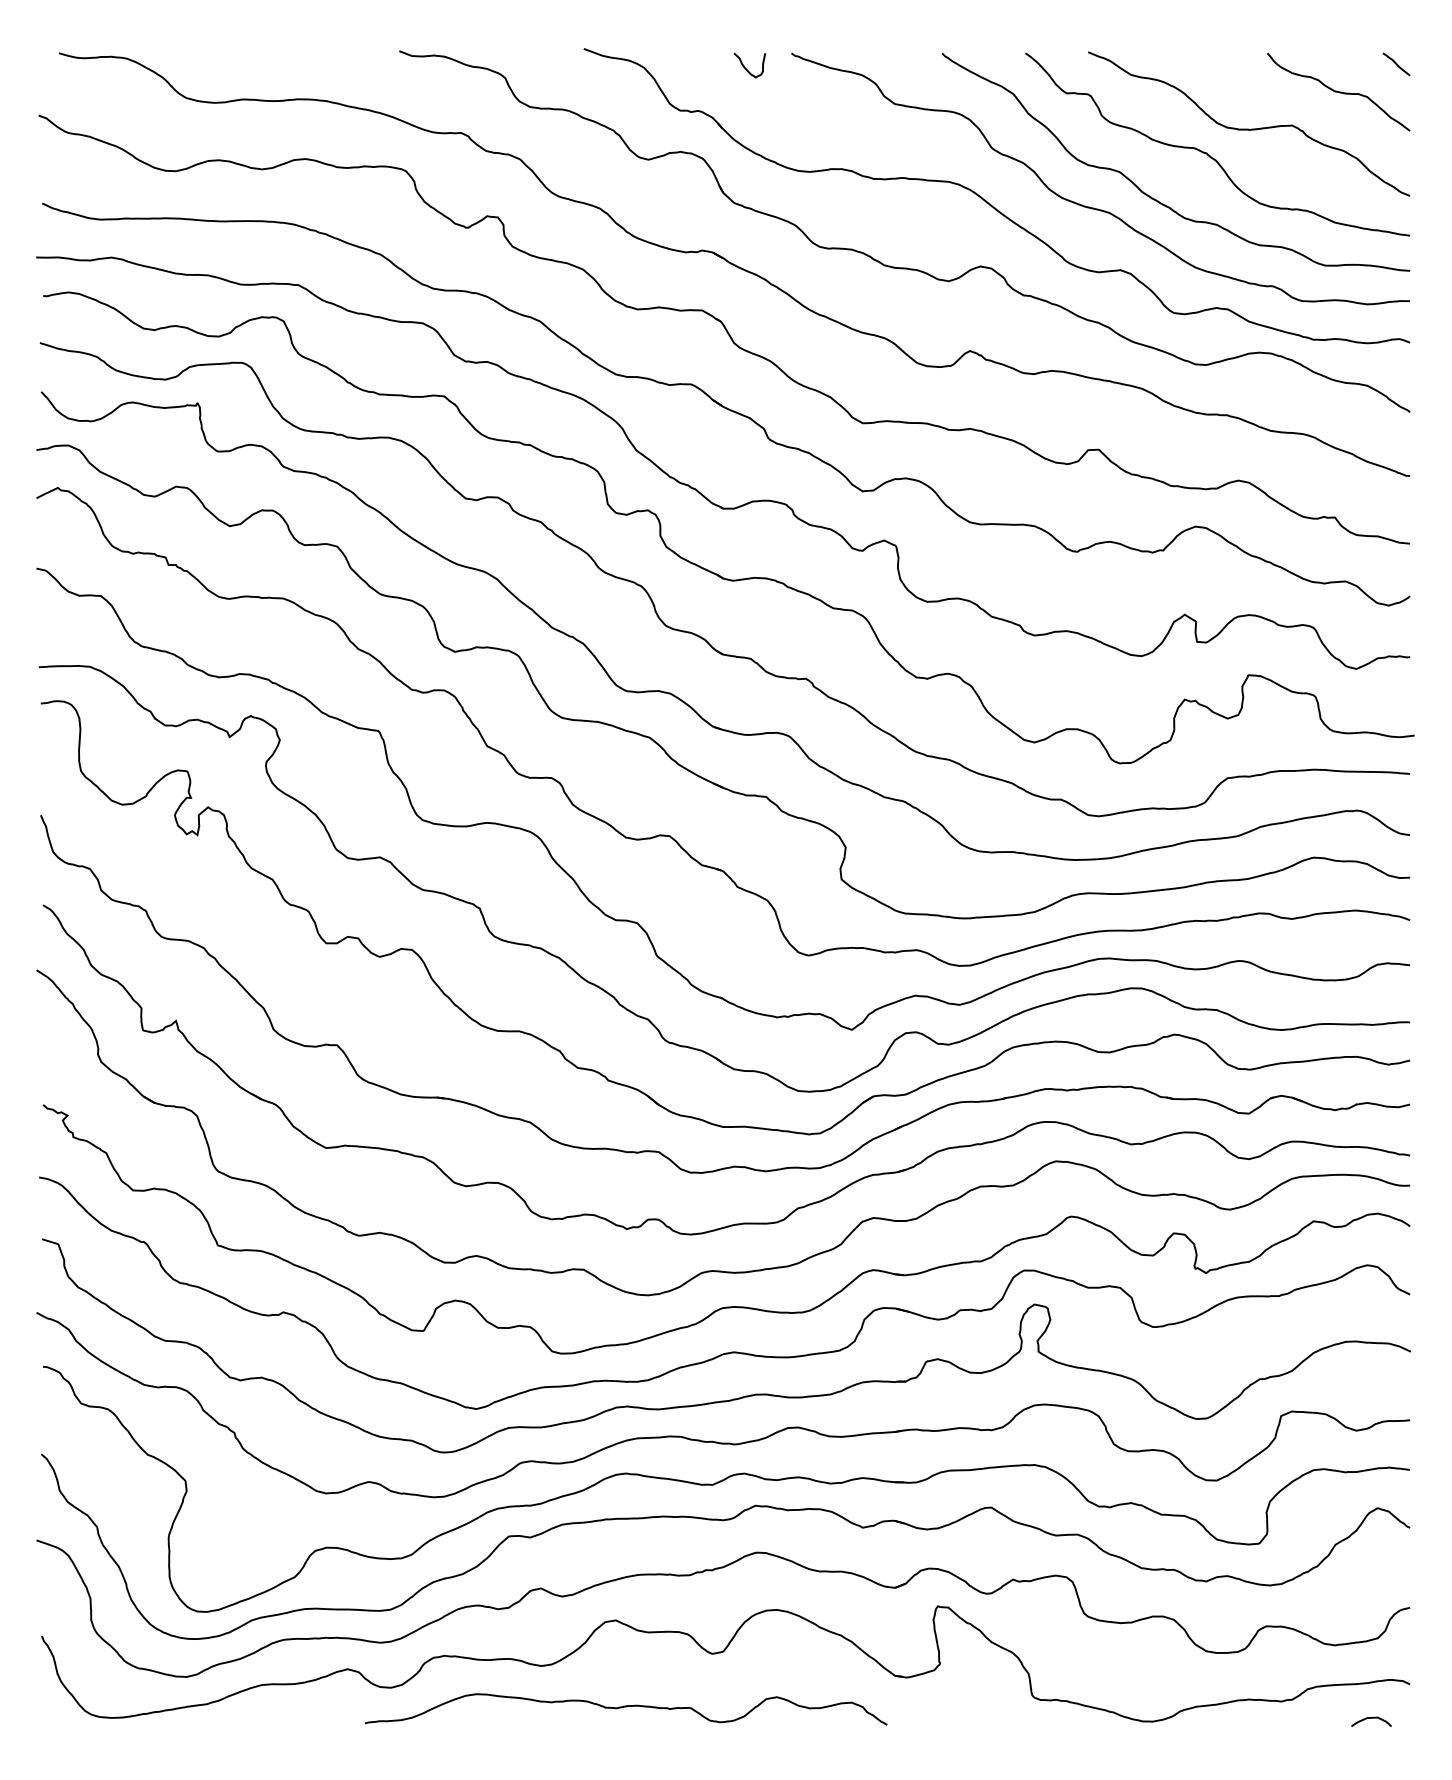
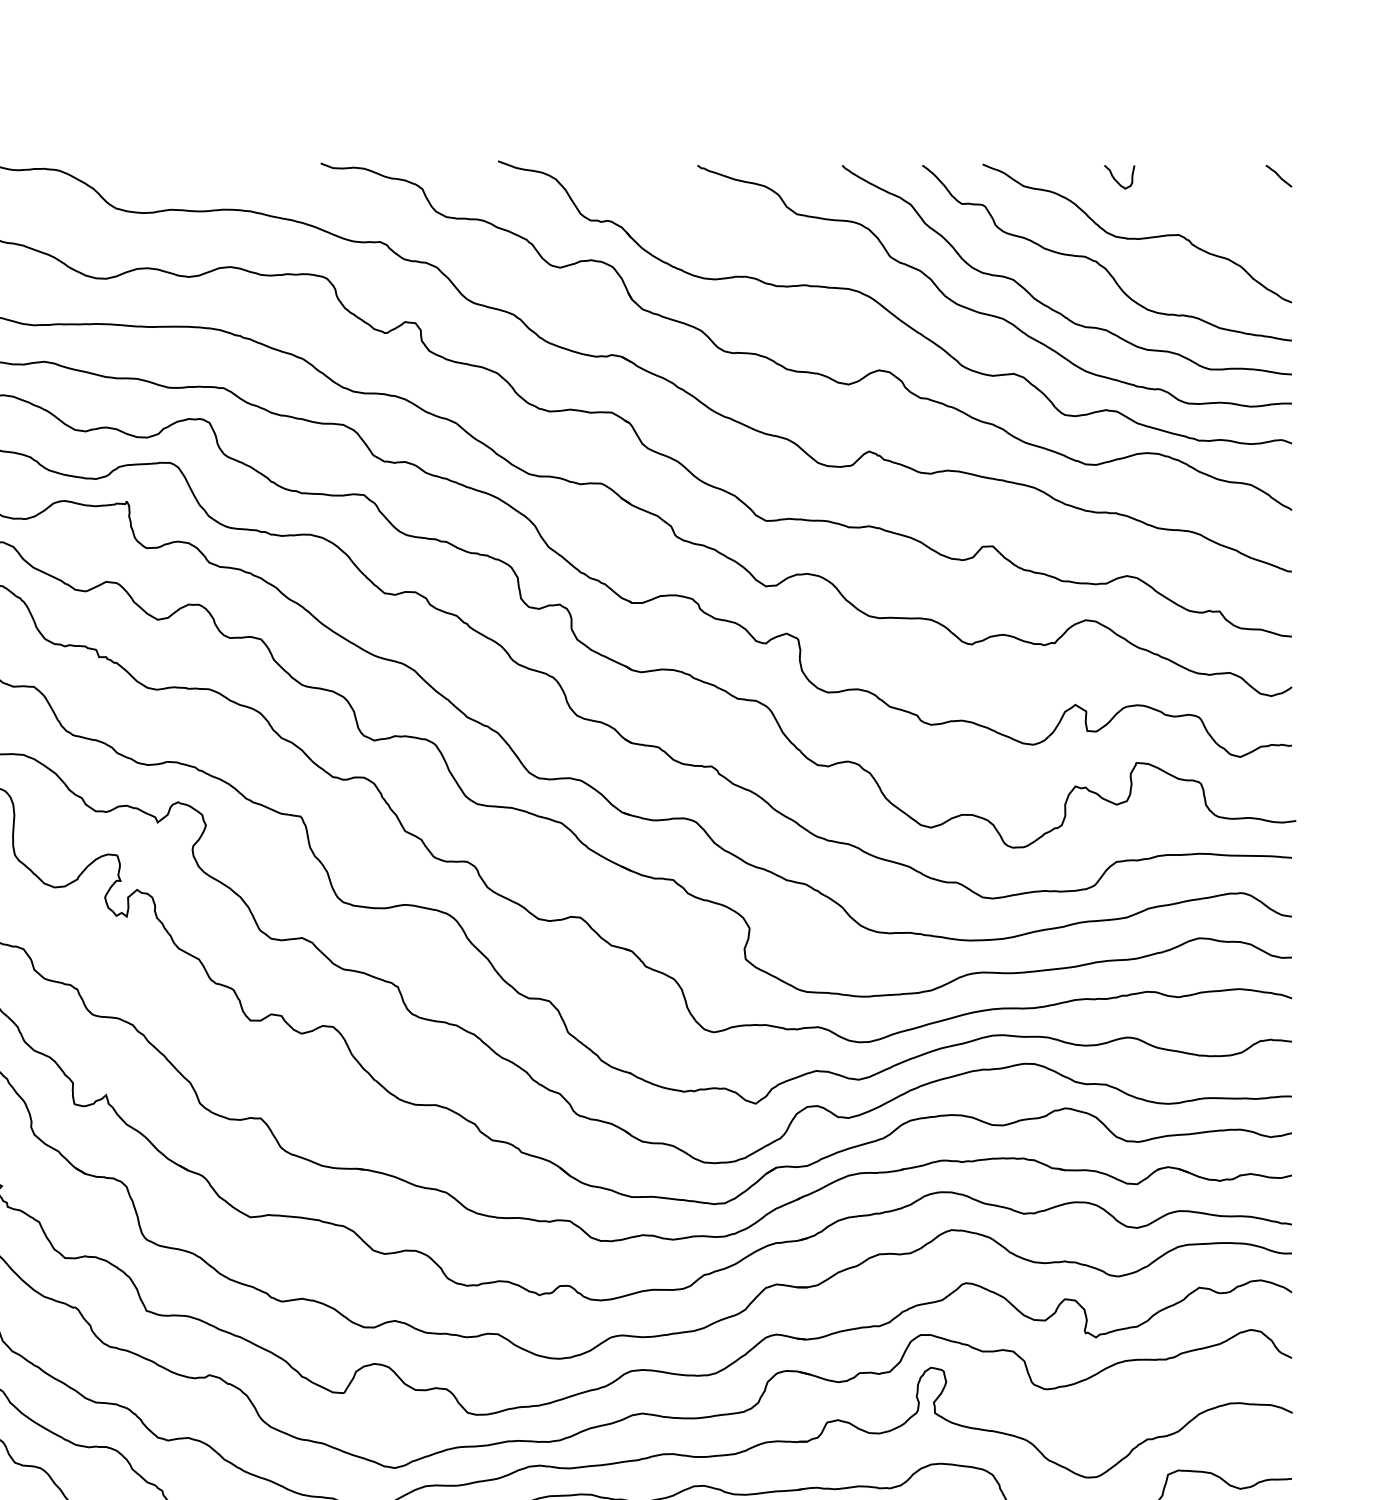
curve: (746, 68) -> (1116, 180), moved
curve: (1338, 91) -> (1223, 202), removed

